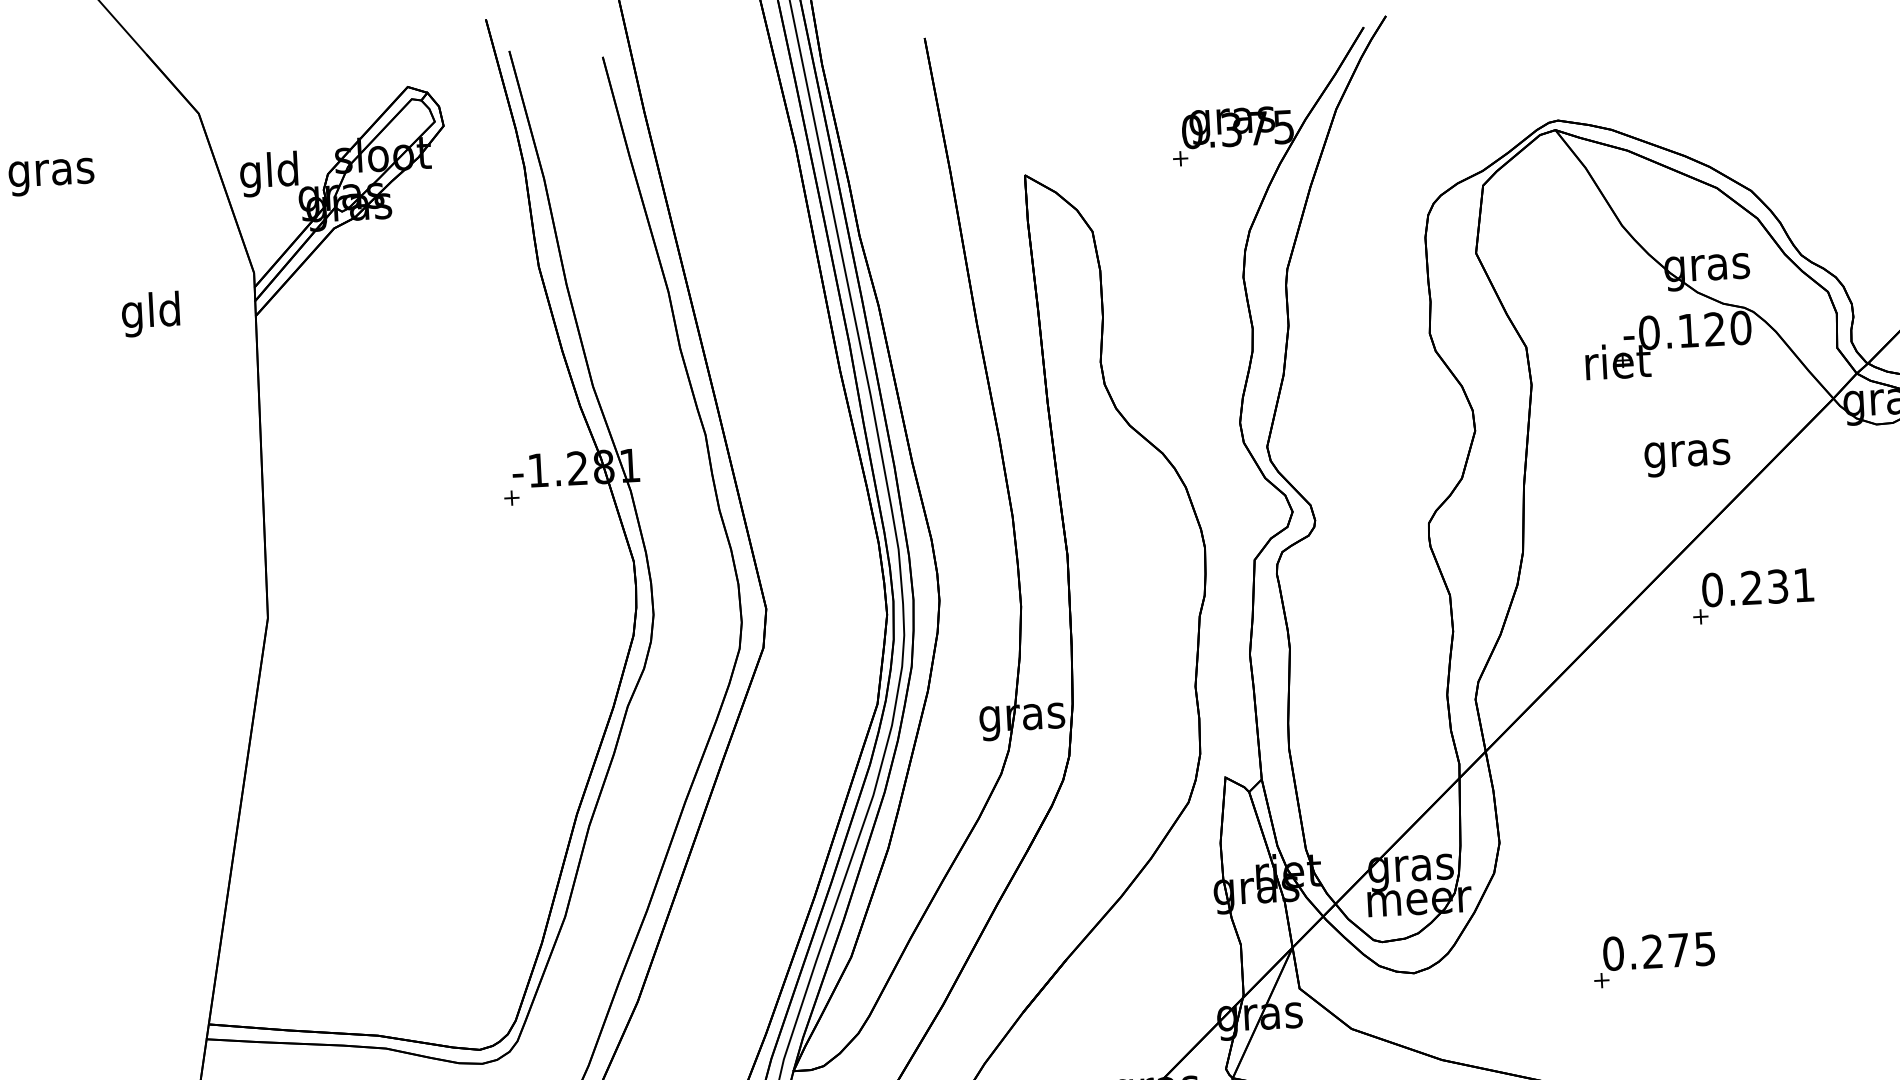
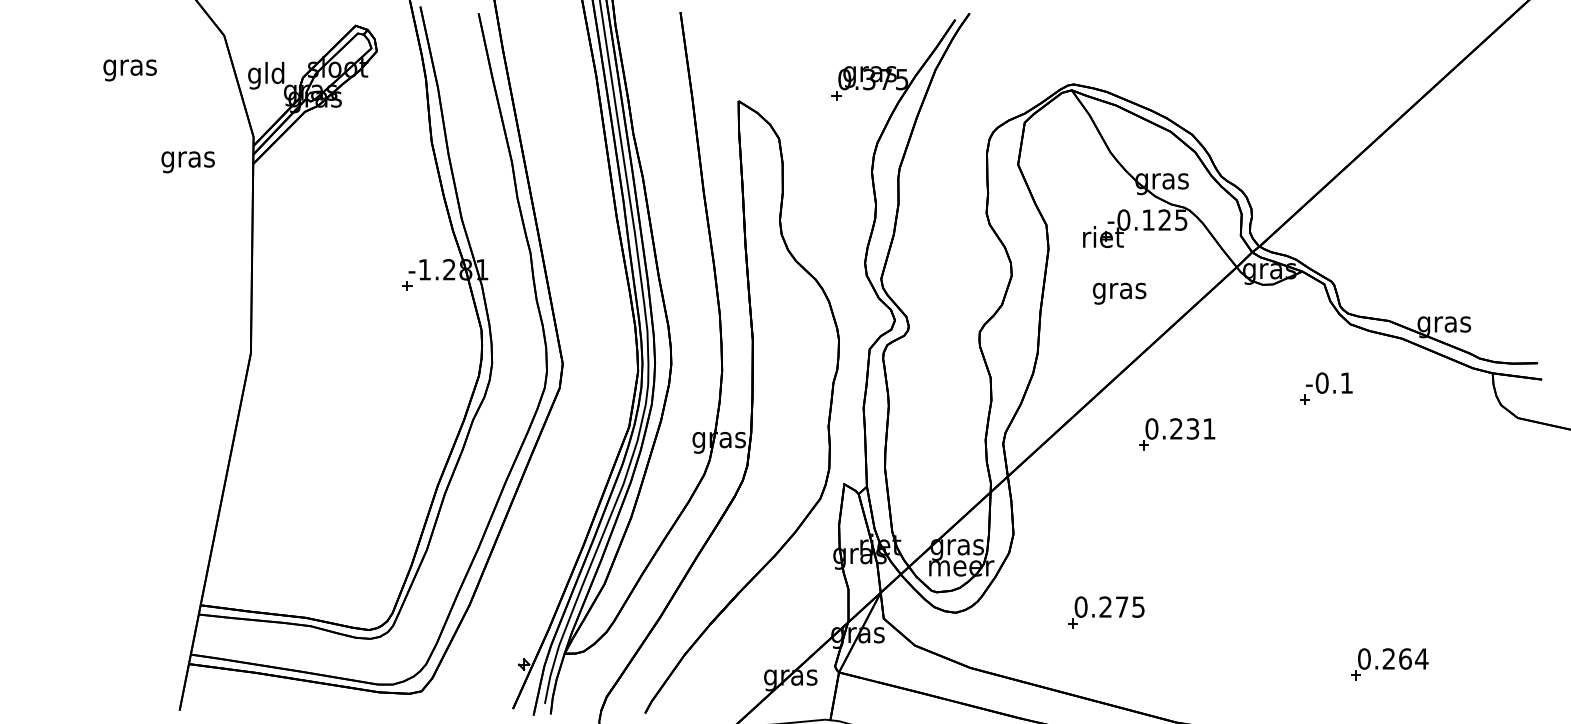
text: (150, 314) -> (187, 159), gld -> gras
text: (1739, 327) -> (1180, 219), -0.120 -> -0.125
text: (1687, 457) -> (1119, 293), moved
part: (1753, 596) -> (1177, 434), moved

